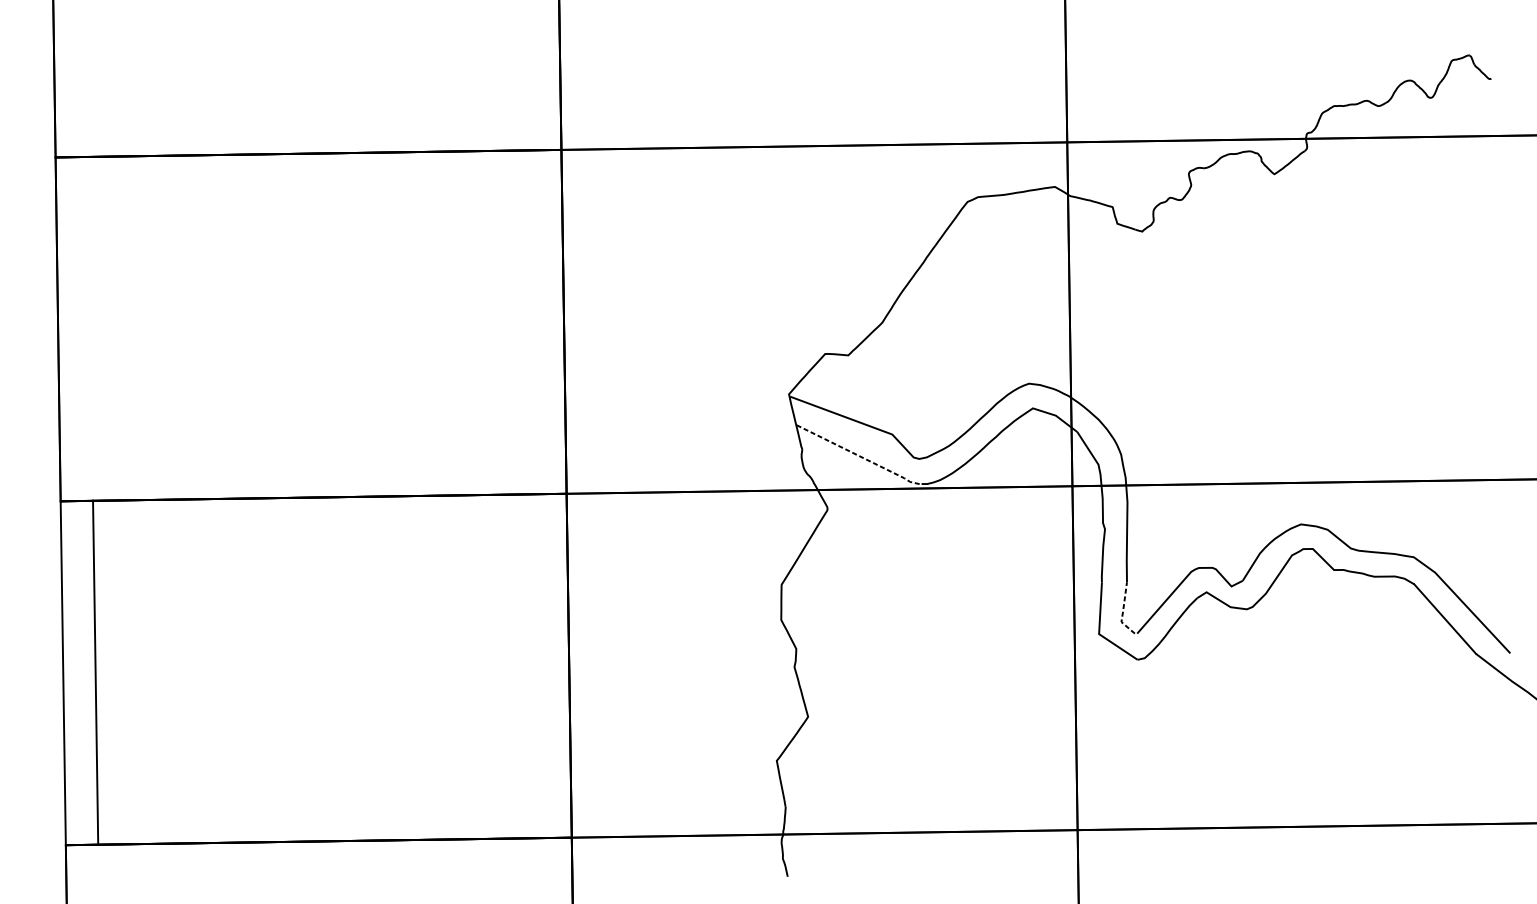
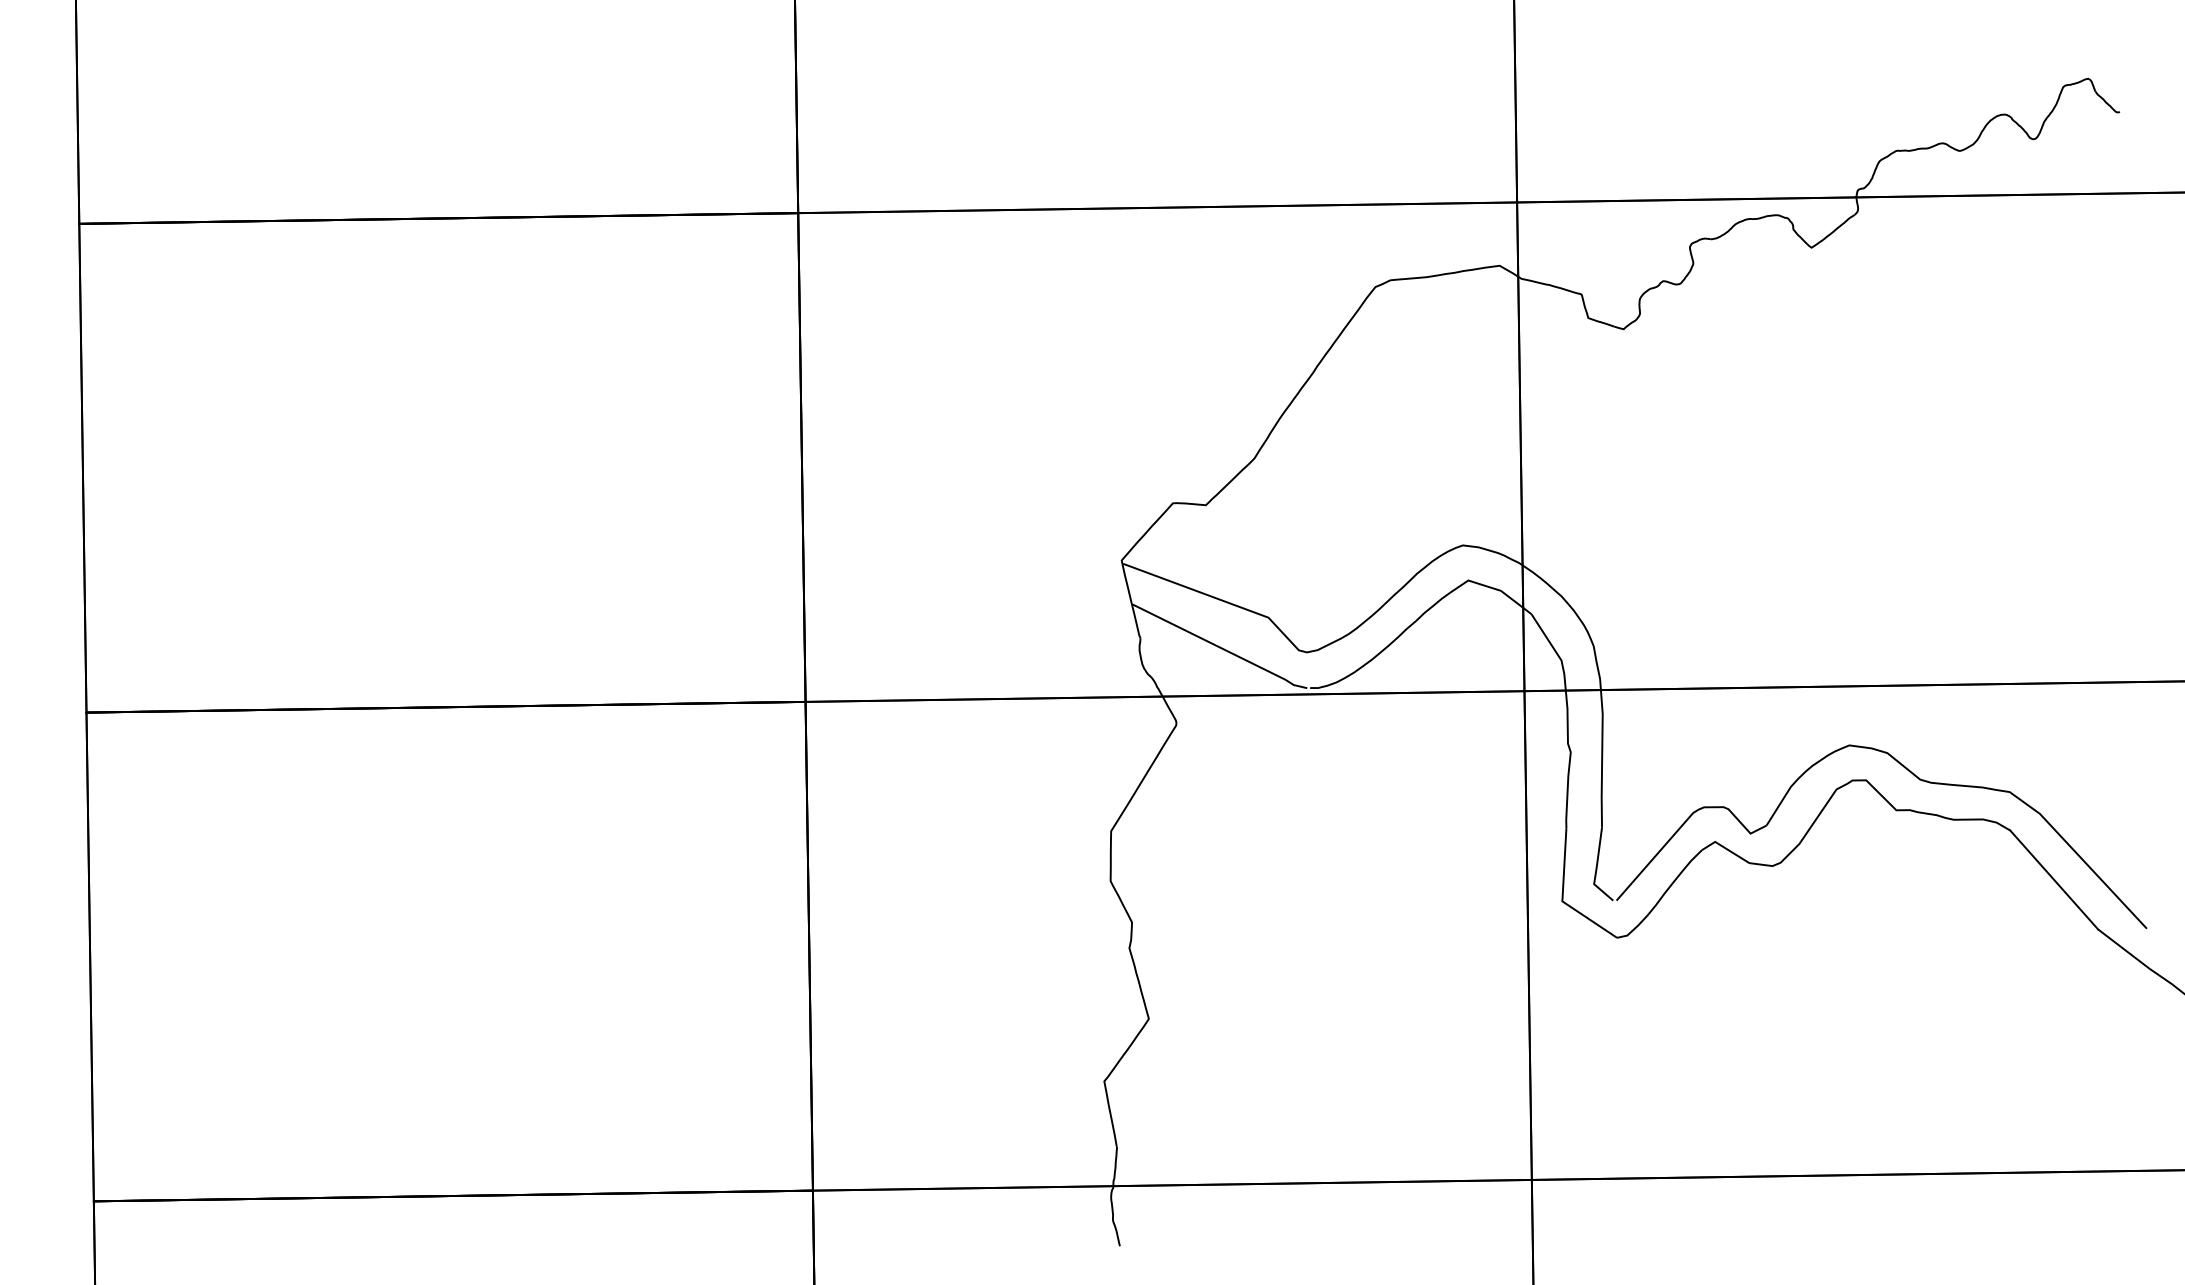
line: (858, 455) -> (1220, 647), dashed -> solid
line: (1123, 611) -> (1596, 868), dashed -> solid
line: (95, 672) -> (89, 956), moved

